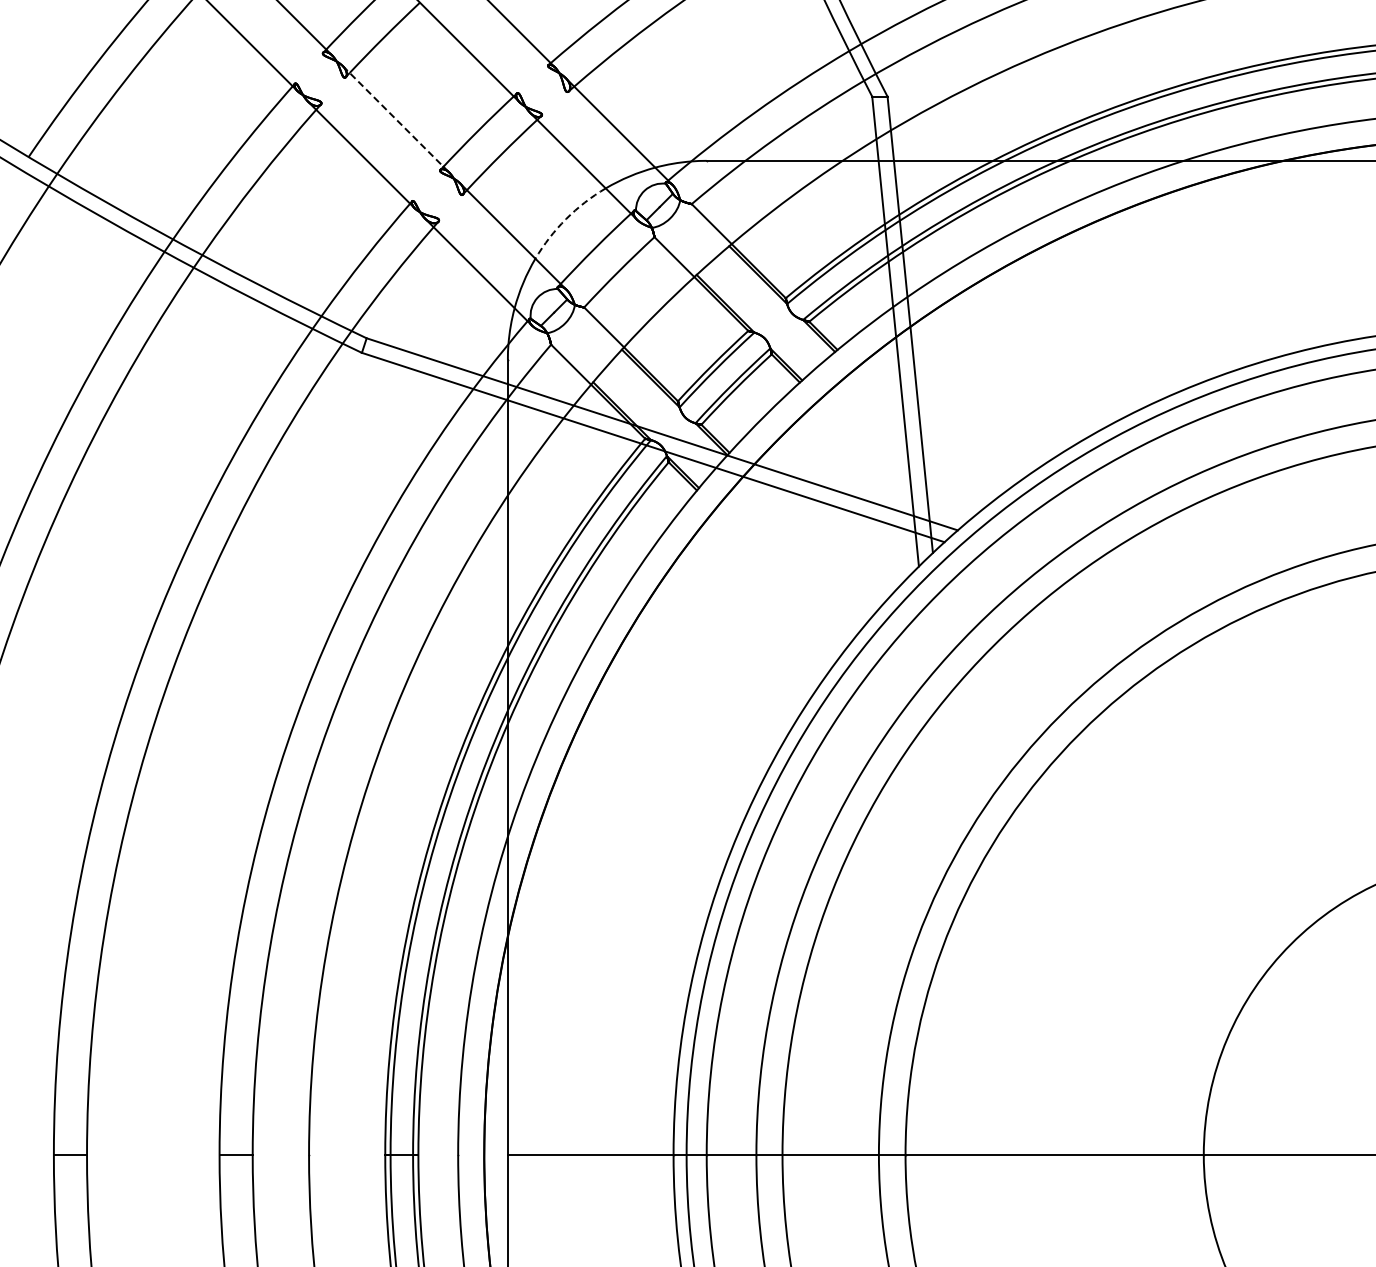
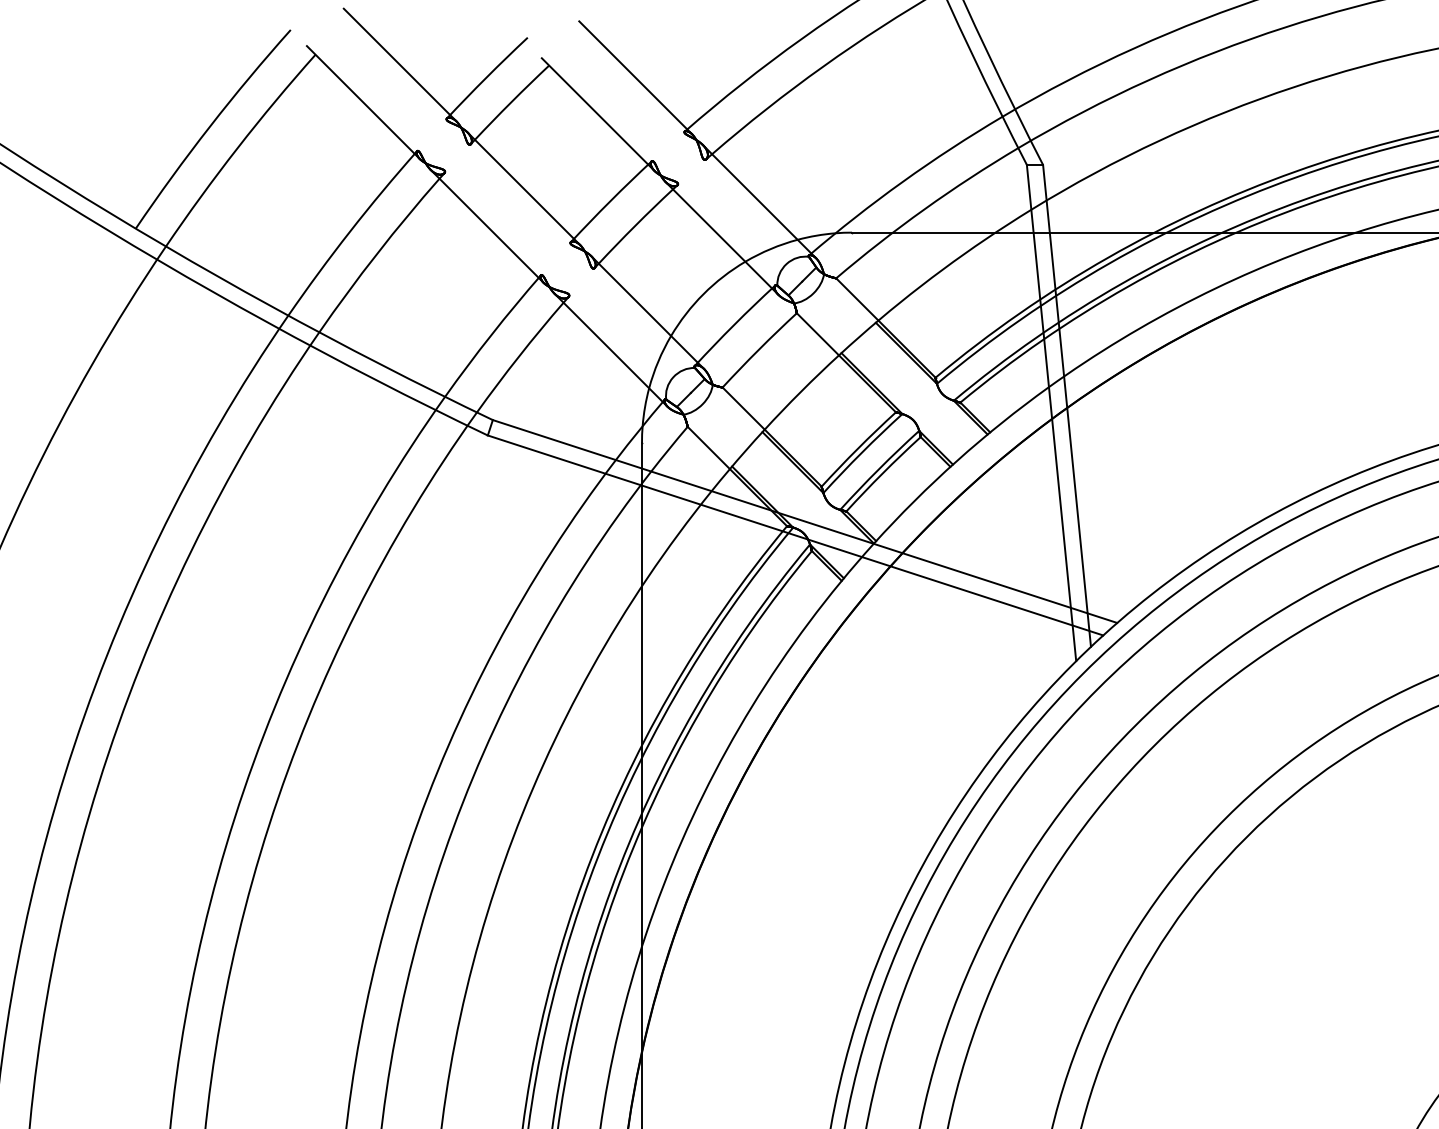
line: (393, 116) -> (521, 185), dashed -> solid
arc: (566, 219) -> (703, 294), dashed -> solid

